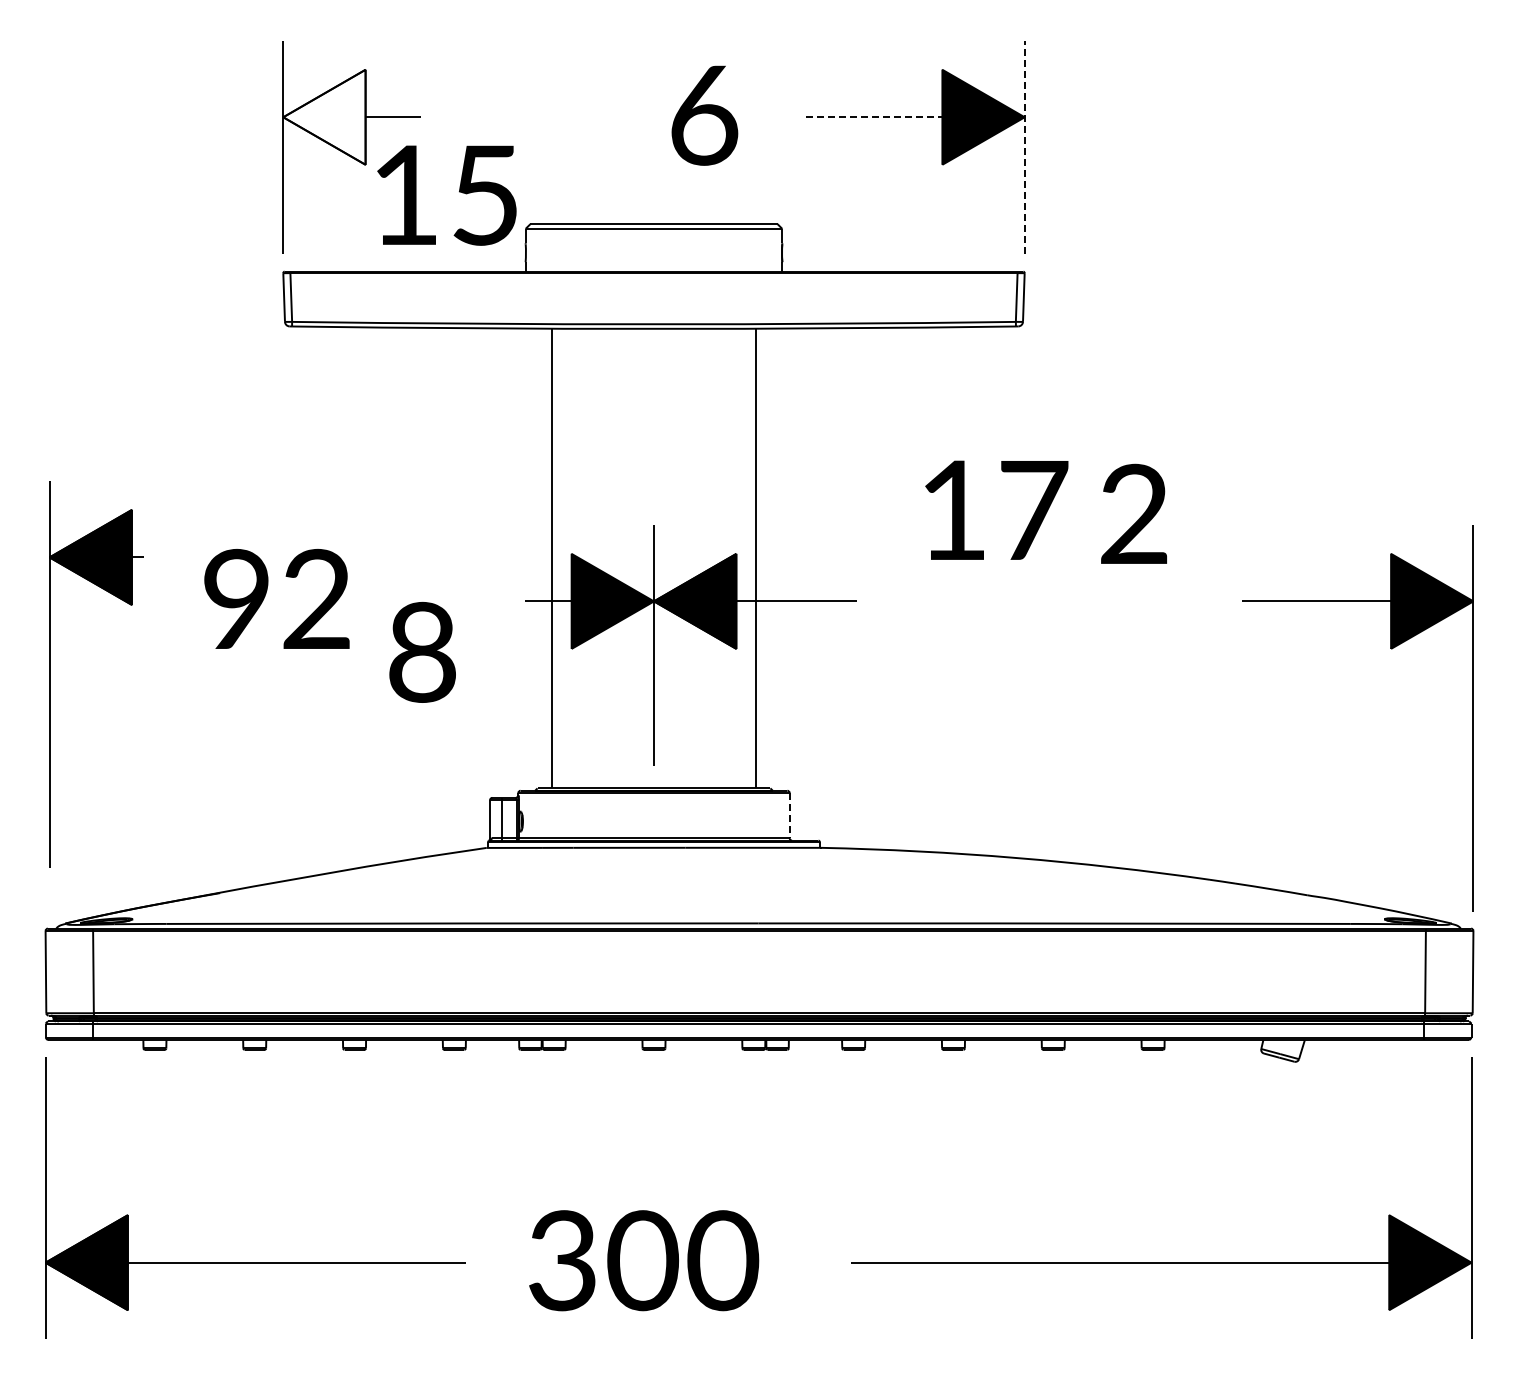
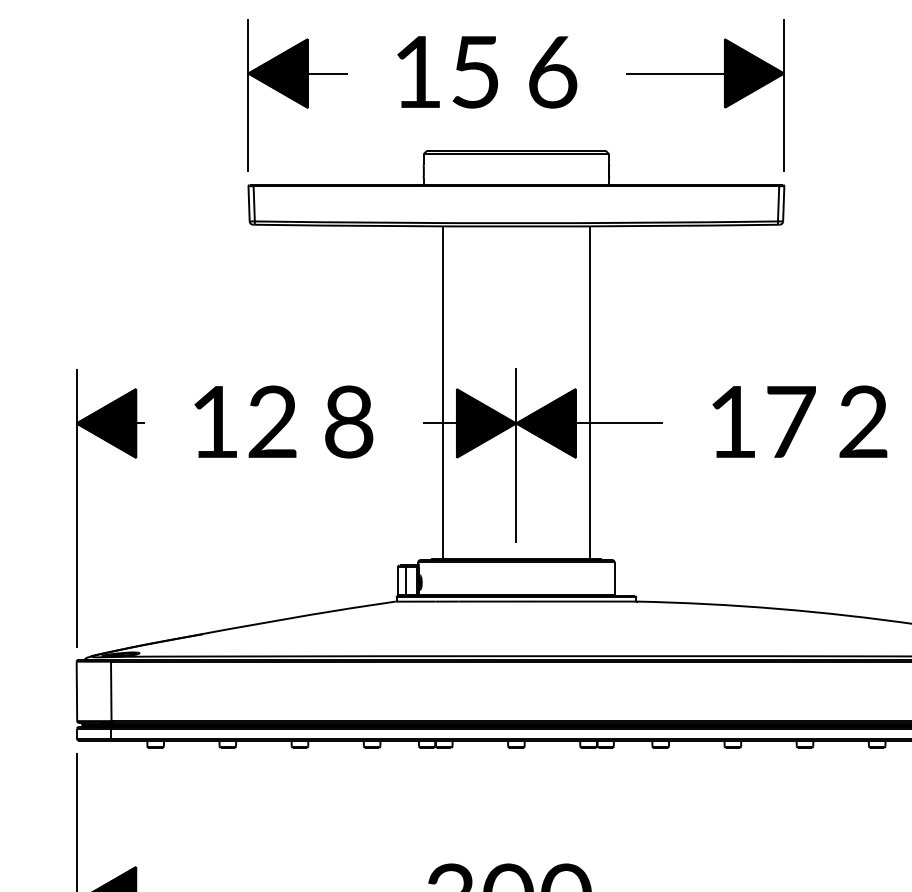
fill: (324, 116) -> (278, 72), added
line: (874, 117) -> (675, 73), dashed -> solid
line: (1024, 147) -> (784, 95), dashed -> solid
text: (446, 195) -> (447, 72), moved
text: (996, 509) -> (763, 421), moved
text: (1133, 513) -> (863, 421), moved
text: (236, 598) -> (214, 421), 92 -> 12
text: (422, 652) -> (349, 422), moved
part: (50, 674) -> (77, 508), moved
line: (789, 815) -> (614, 578), dashed -> solid

